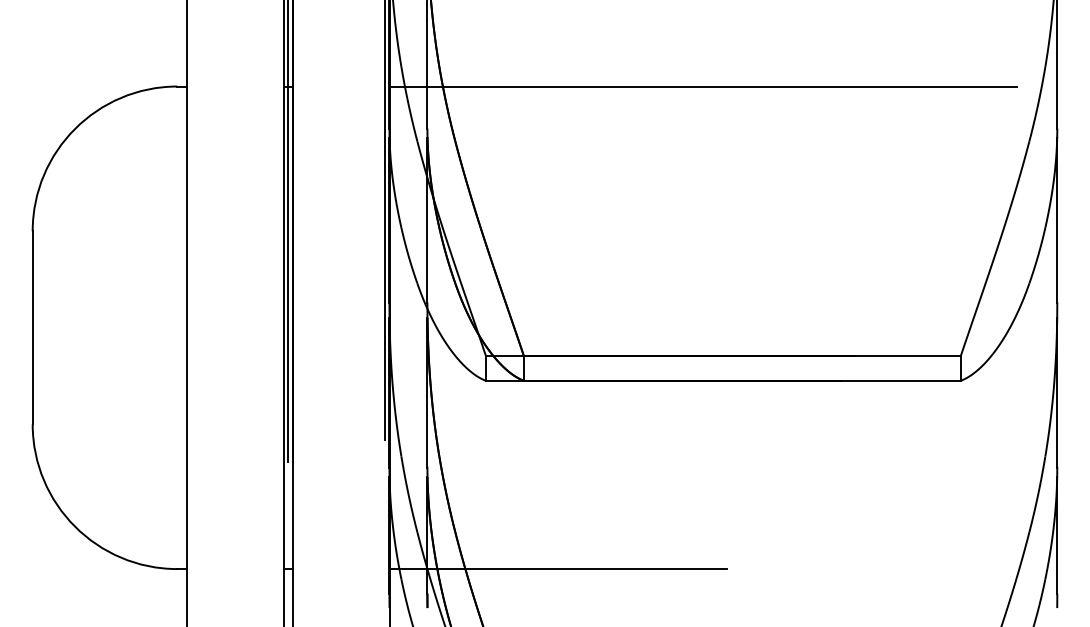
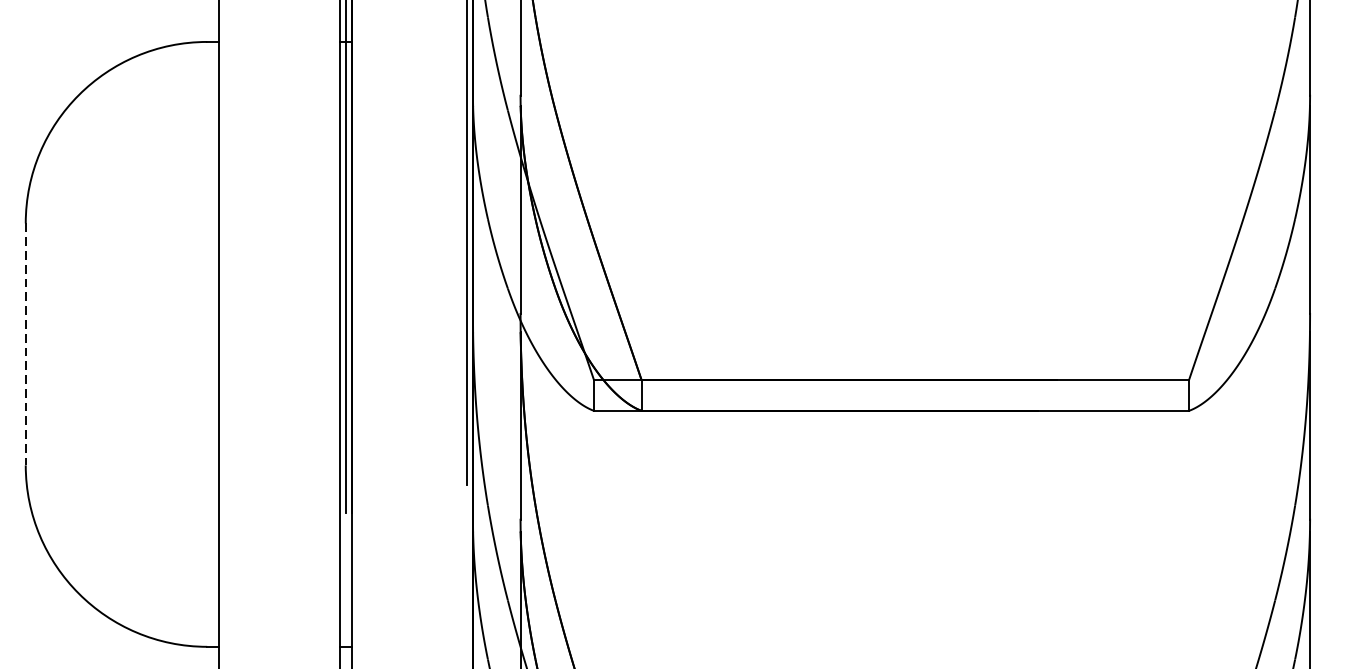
line: (703, 86) -> (866, 41), removed
line: (32, 327) -> (25, 344), solid -> dashed
line: (558, 569) -> (684, 647), removed

